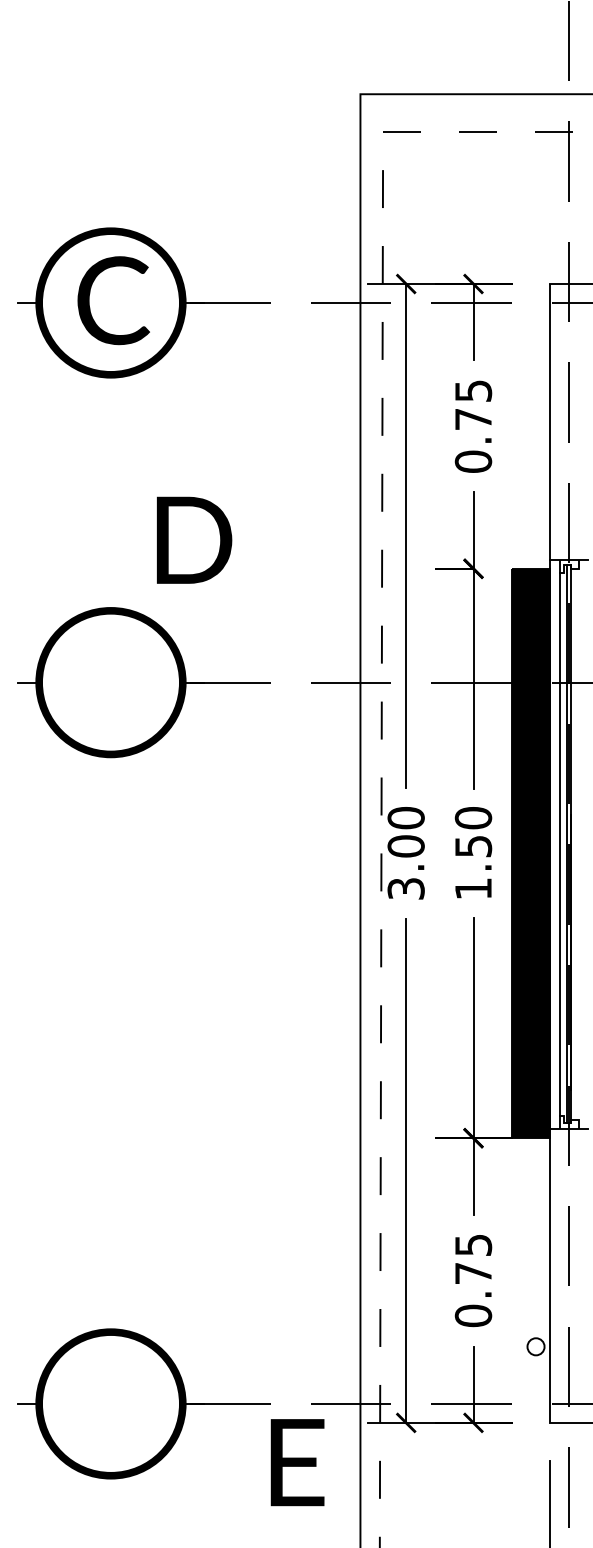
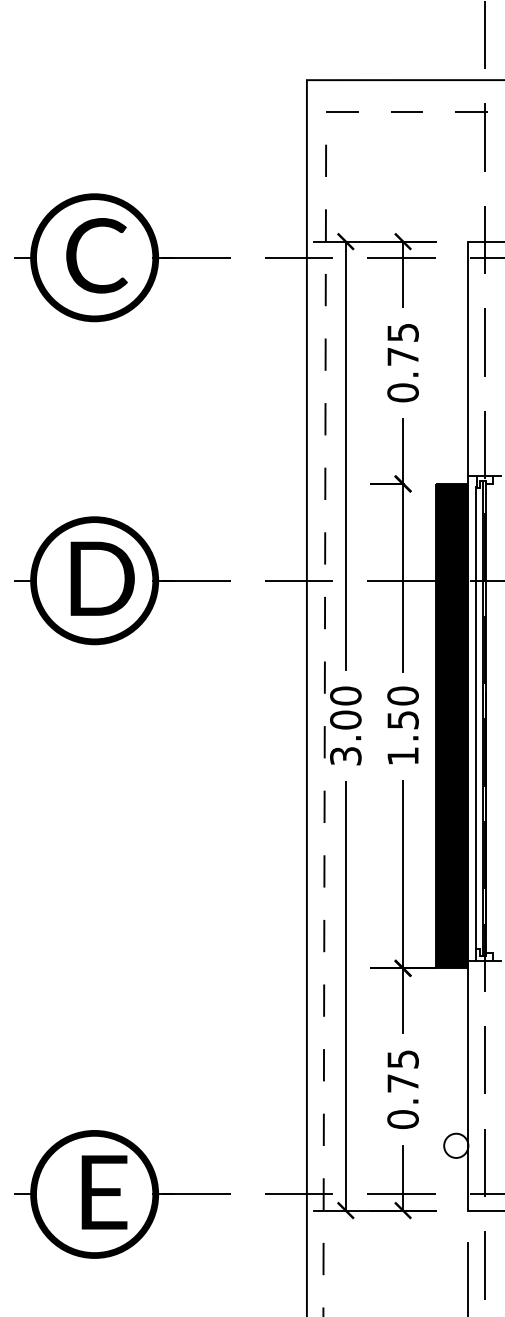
text: (194, 539) -> (102, 578), moved
circle: (535, 1346) -> (455, 1145), size x1.67
text: (297, 1462) -> (104, 1192), moved

